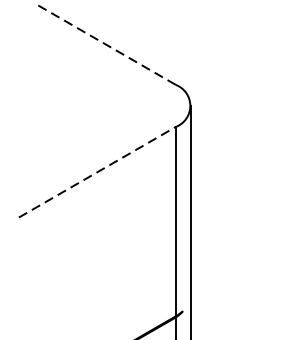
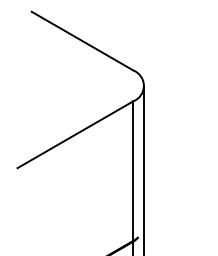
line: (107, 45) -> (82, 41), dashed -> solid
line: (97, 171) -> (75, 134), dashed -> solid

